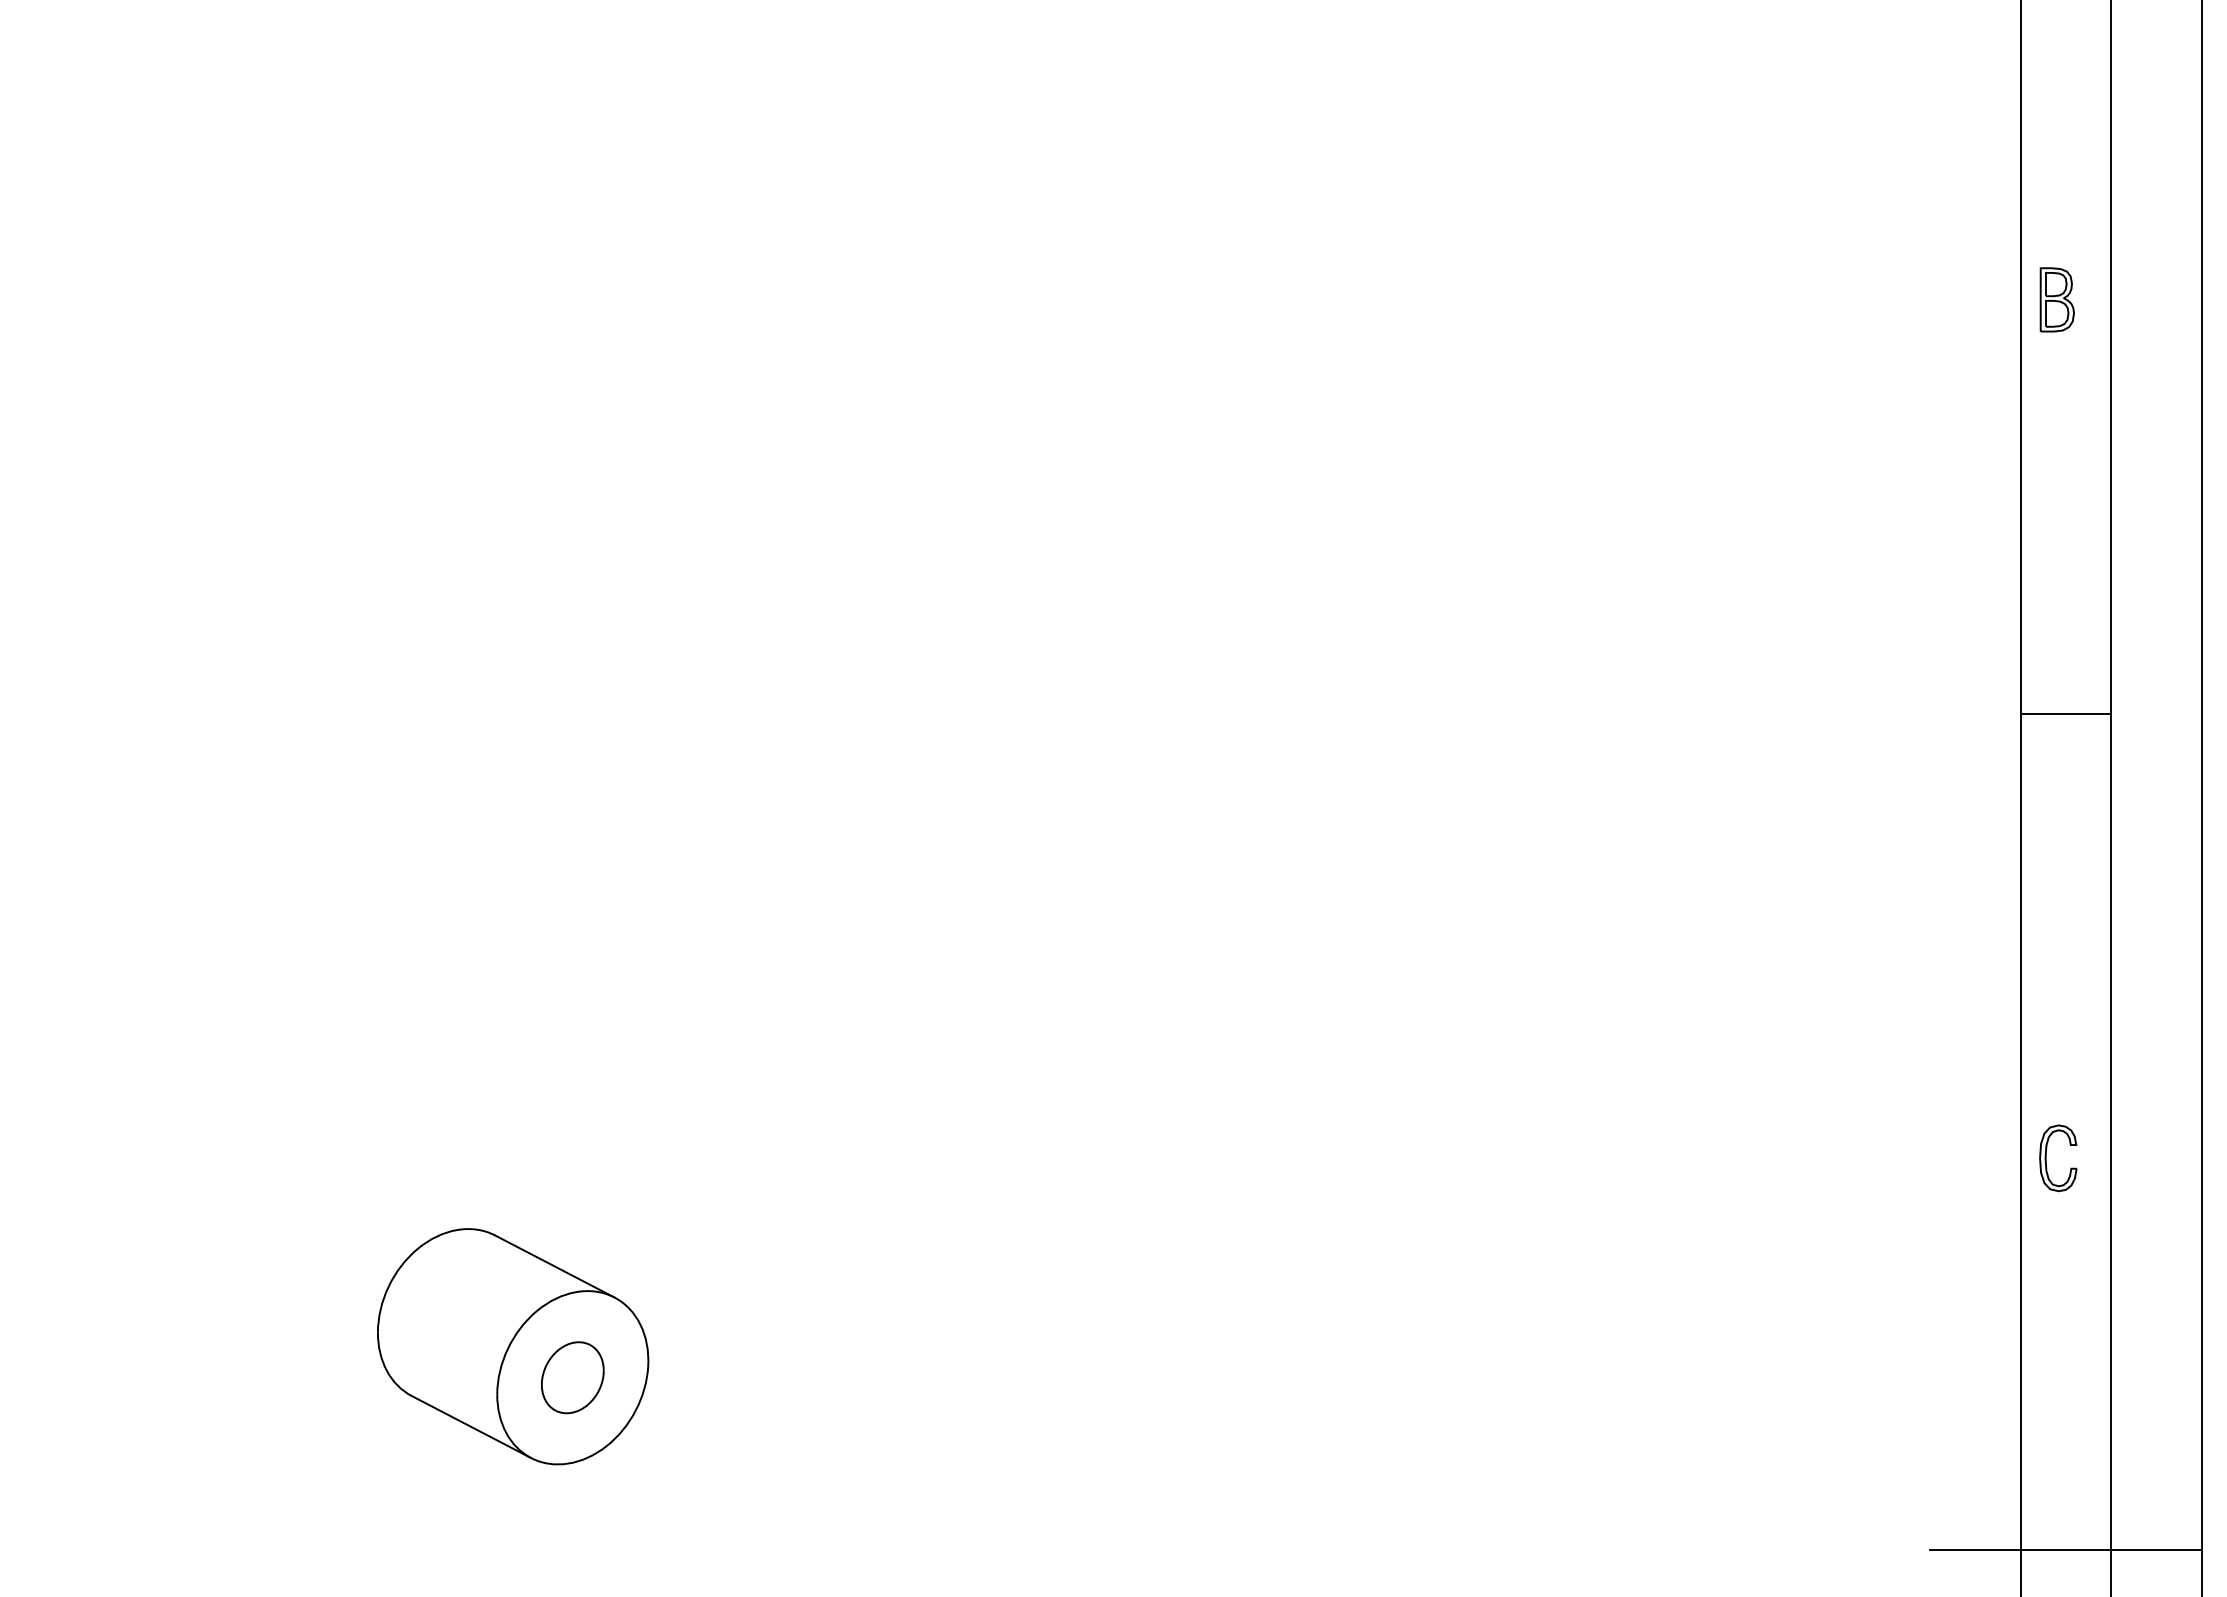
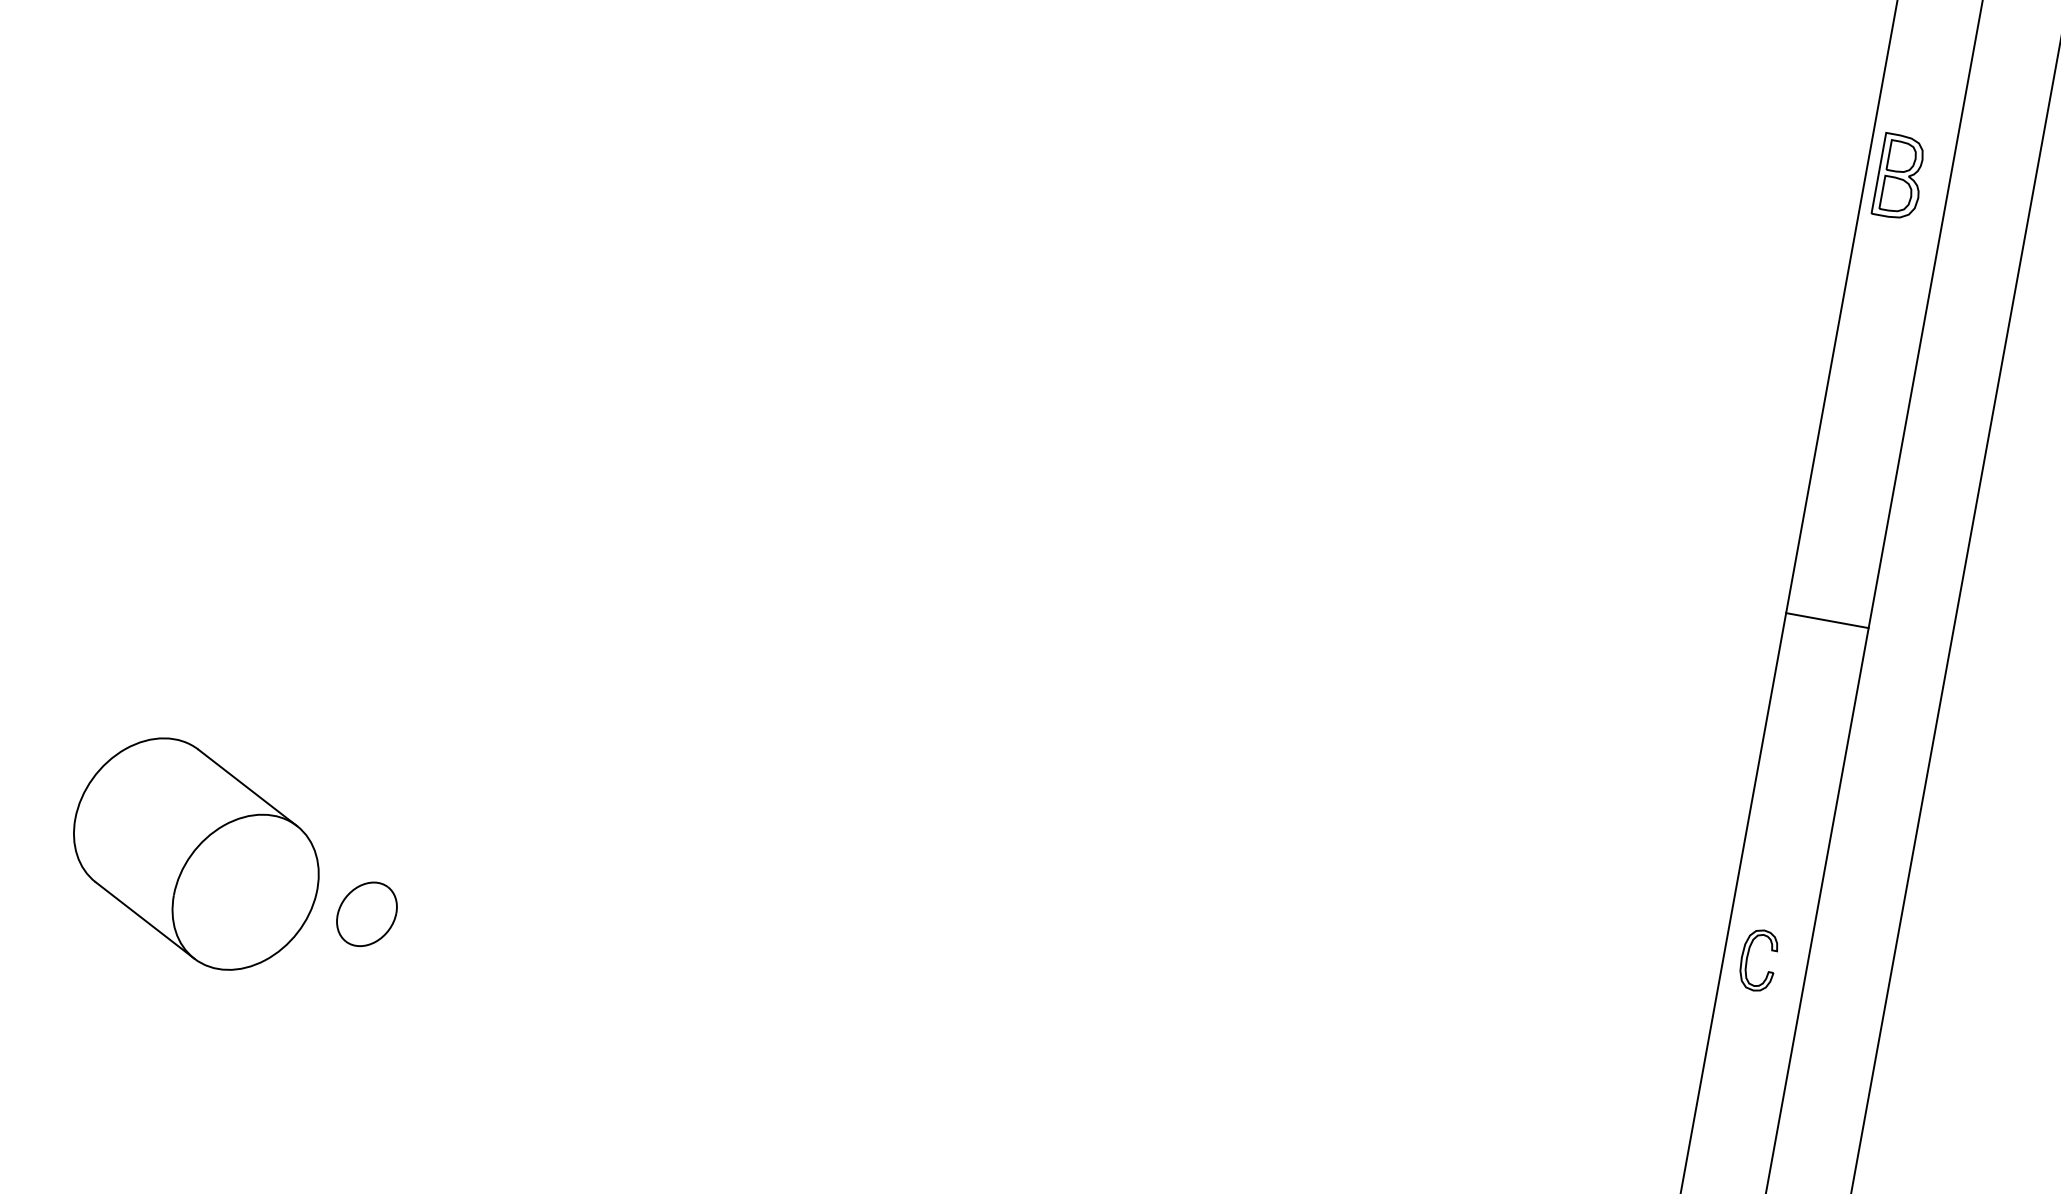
part: (2056, 299) -> (1899, 176), size x1.4
line: (2065, 714) -> (1827, 620), moved
part: (513, 1346) -> (196, 853), moved

